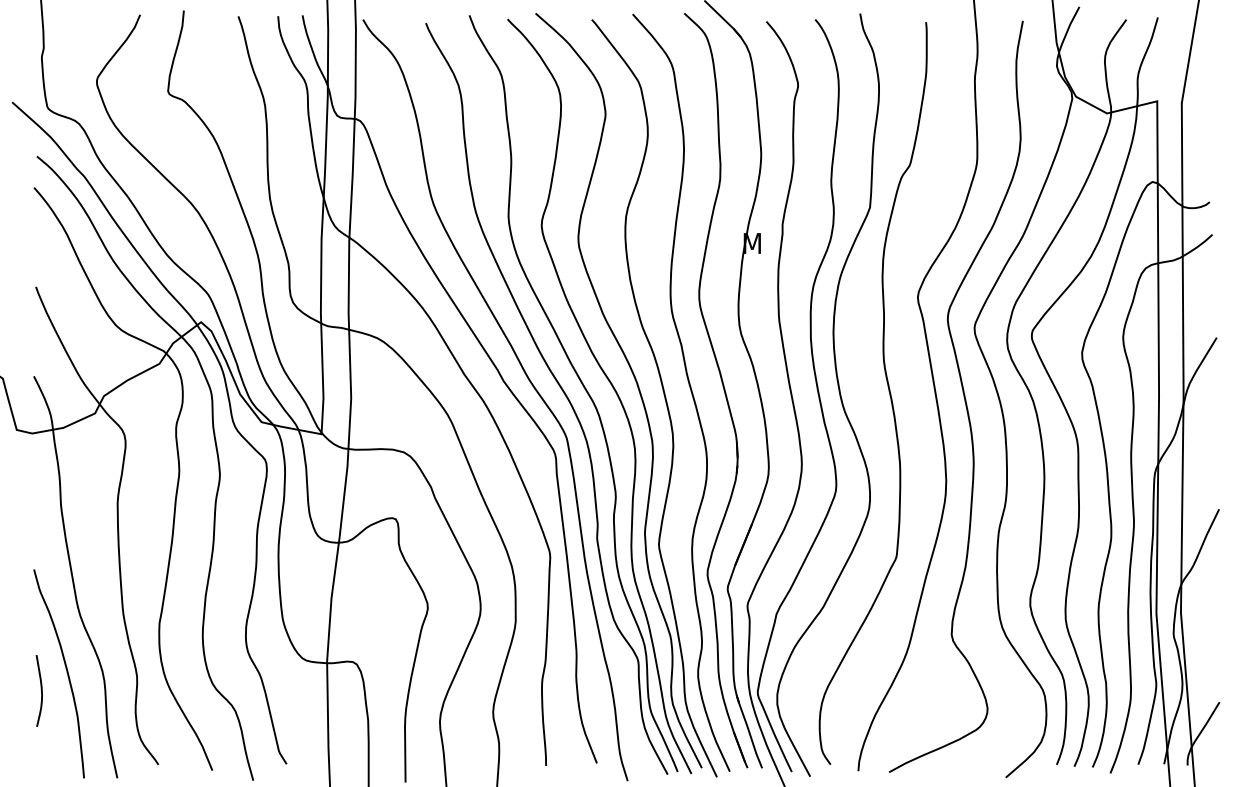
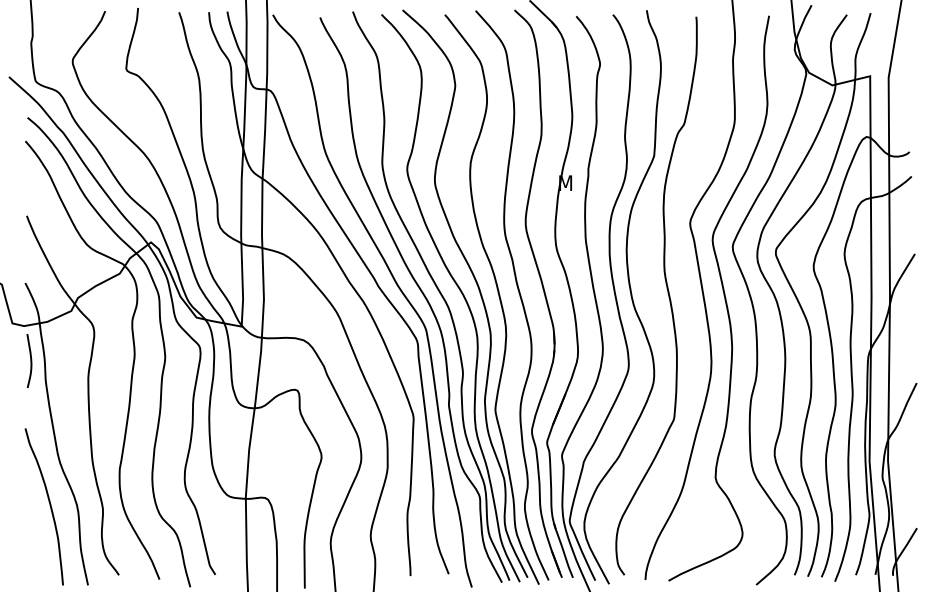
curve: (40, 689) -> (30, 359), moved

